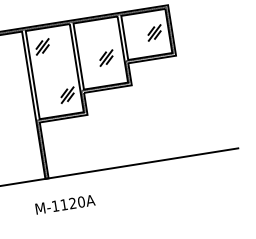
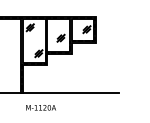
text: (63, 204) -> (40, 107), moved

